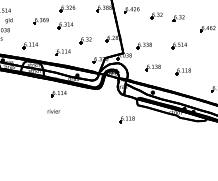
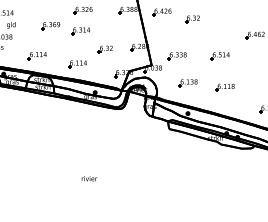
part: (178, 18) -> (219, 22), removed
part: (58, 94) -> (72, 115), removed
text: (54, 111) -> (89, 178), moved
part: (126, 119) -> (155, 146), removed

